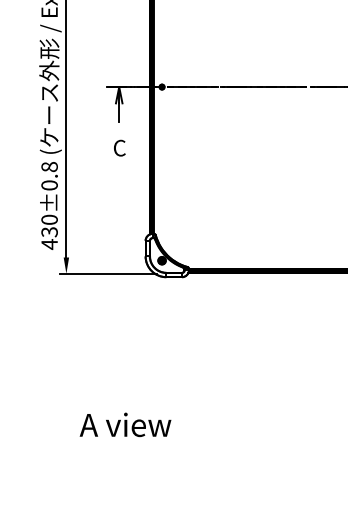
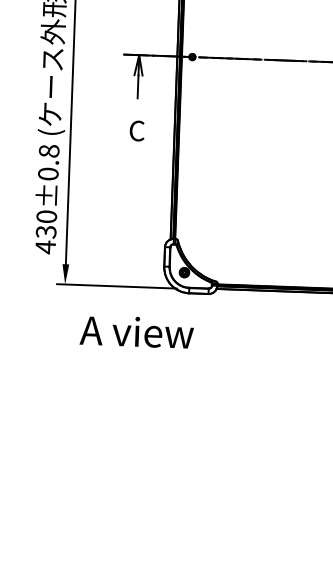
text: (125, 424) -> (136, 331), moved

